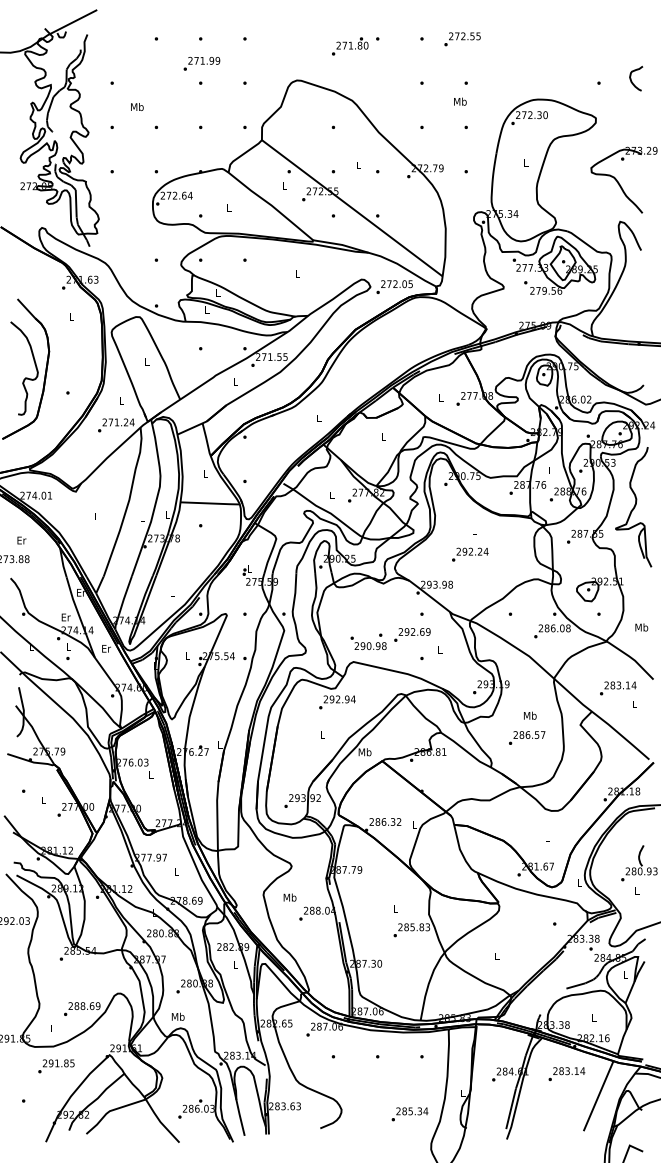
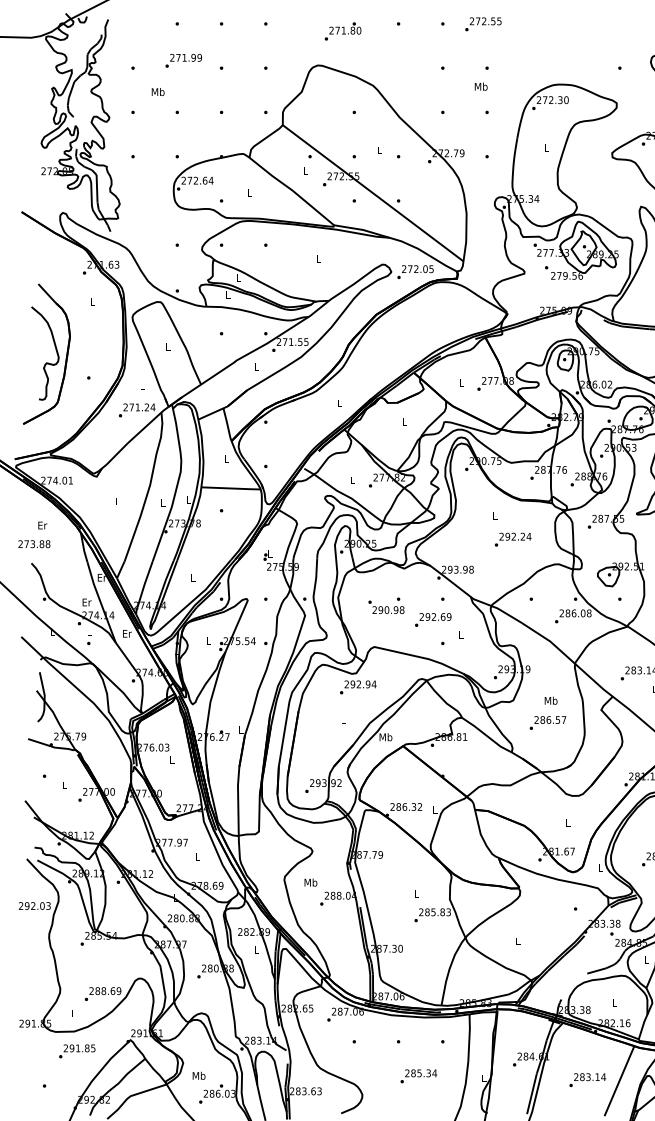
text: (350, 46) -> (343, 31), moved
text: (201, 63) -> (183, 60), moved
text: (470, 554) -> (513, 539), moved
text: (368, 641) -> (386, 605), moved
text: (177, 1016) -> (198, 1075), moved
text: (566, 1074) -> (587, 1080), moved
text: (409, 1114) -> (418, 1076), moved

